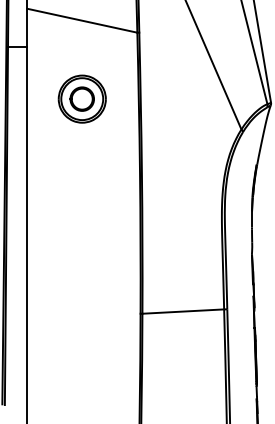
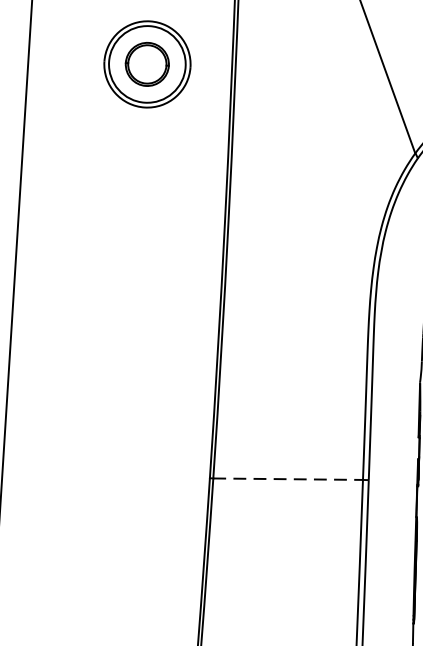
part: (81, 98) -> (146, 63), moved
line: (183, 311) -> (288, 479), solid -> dashed

